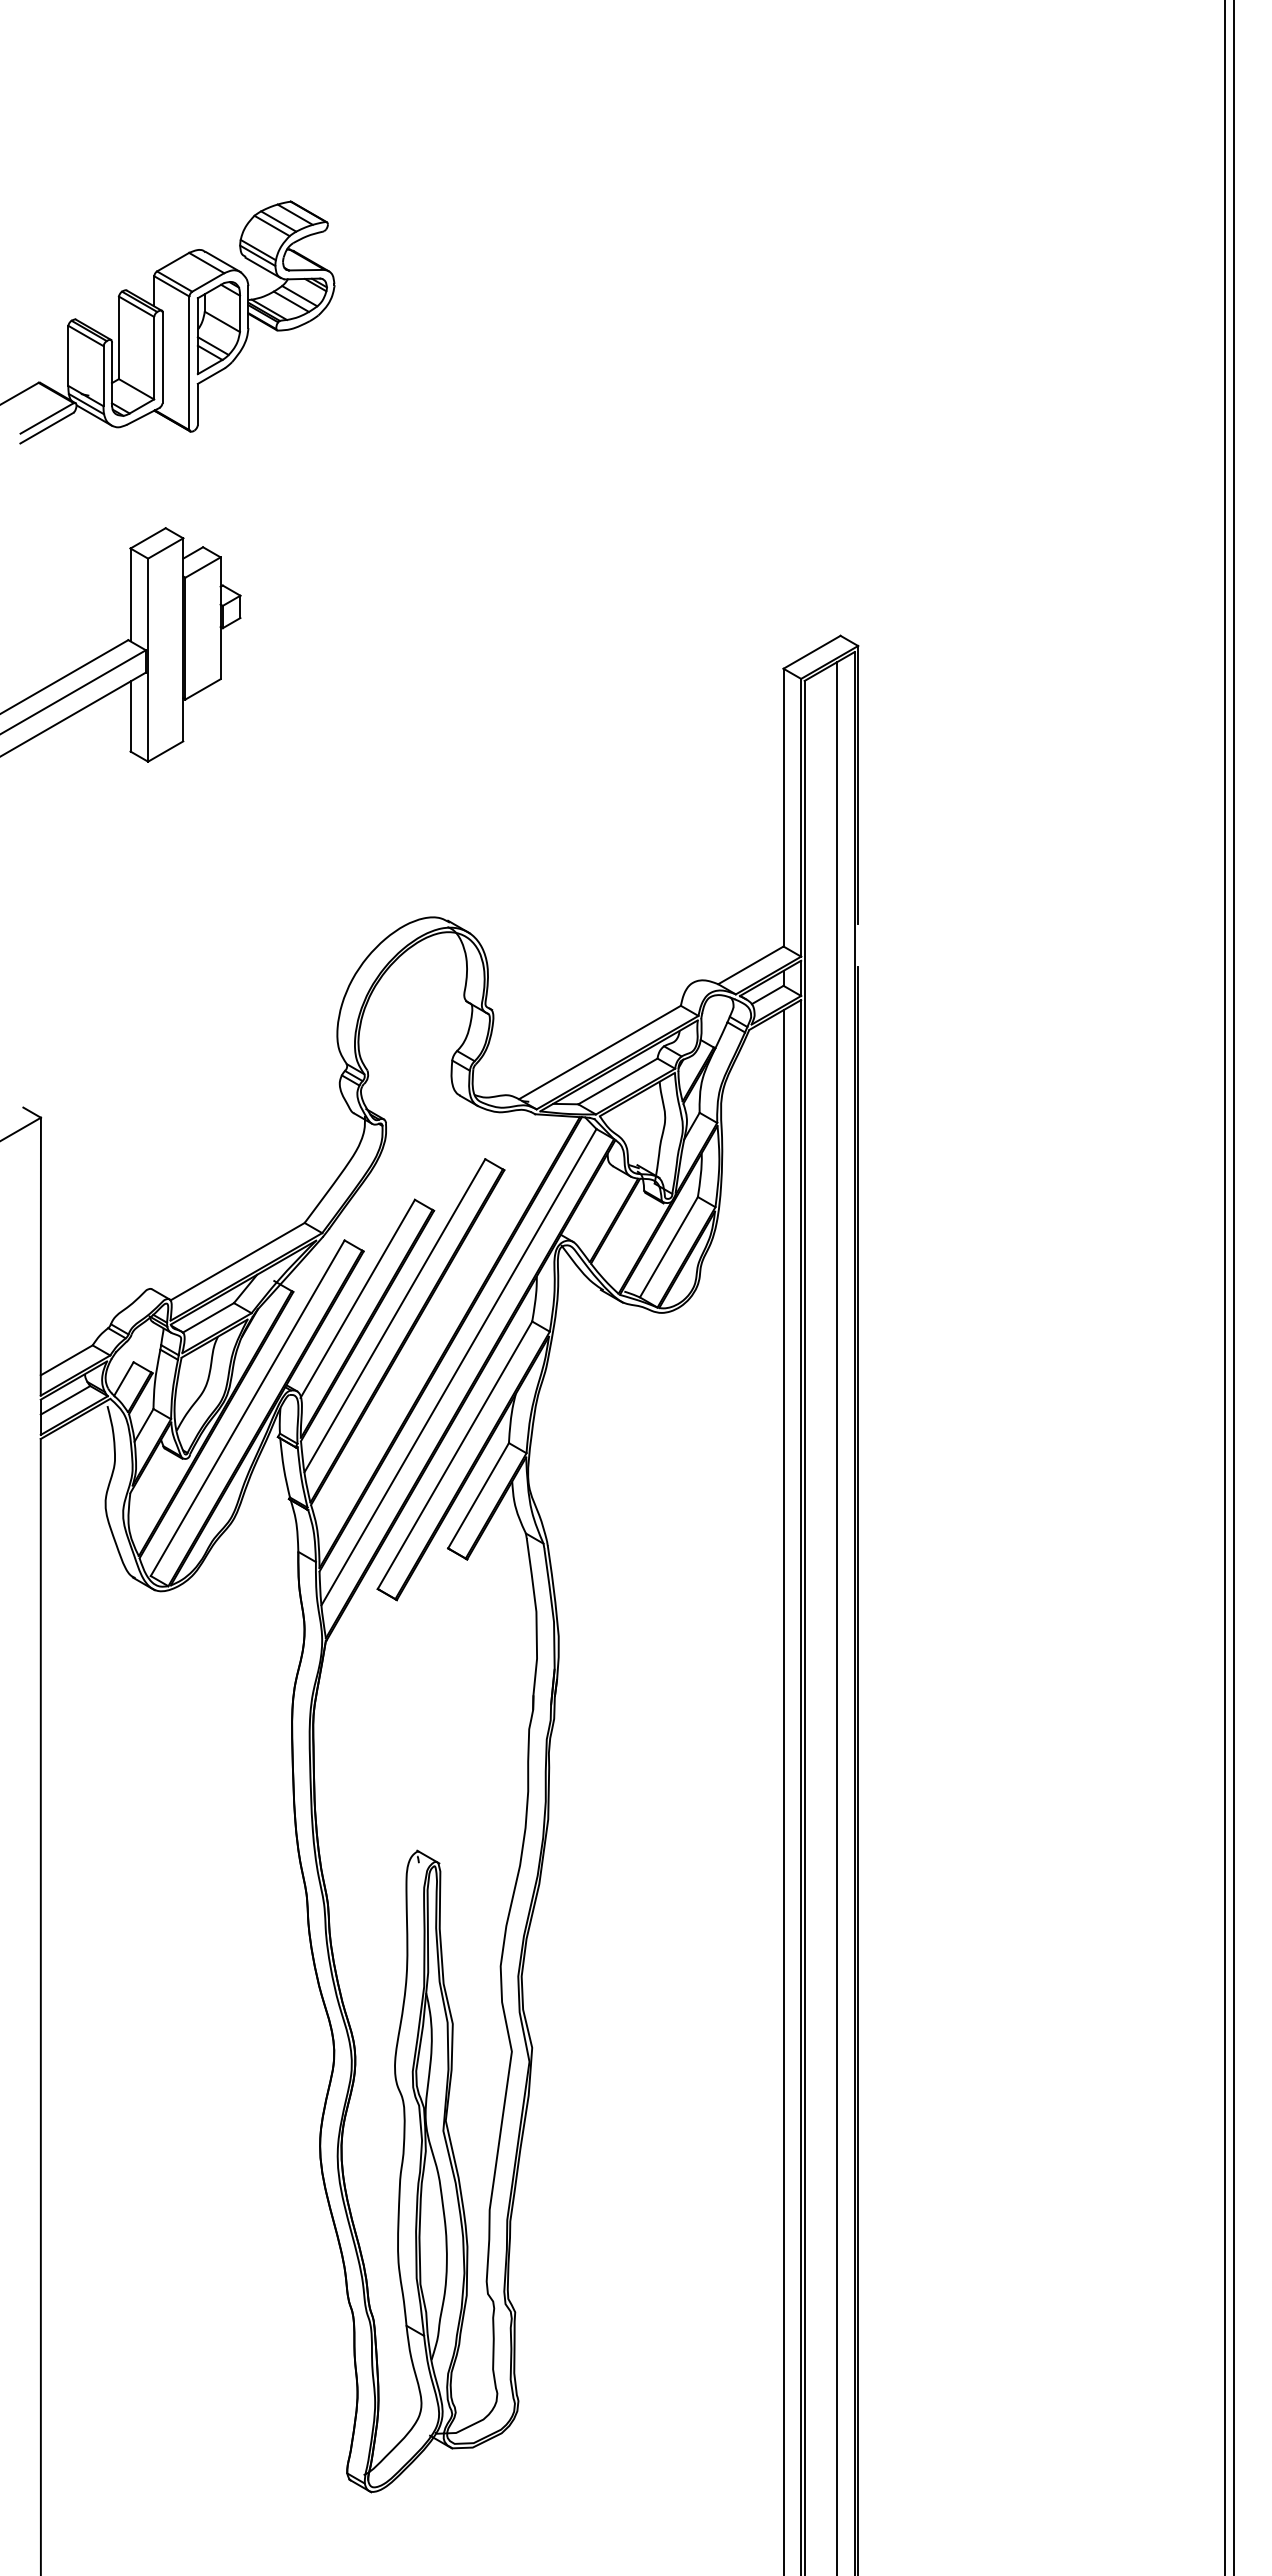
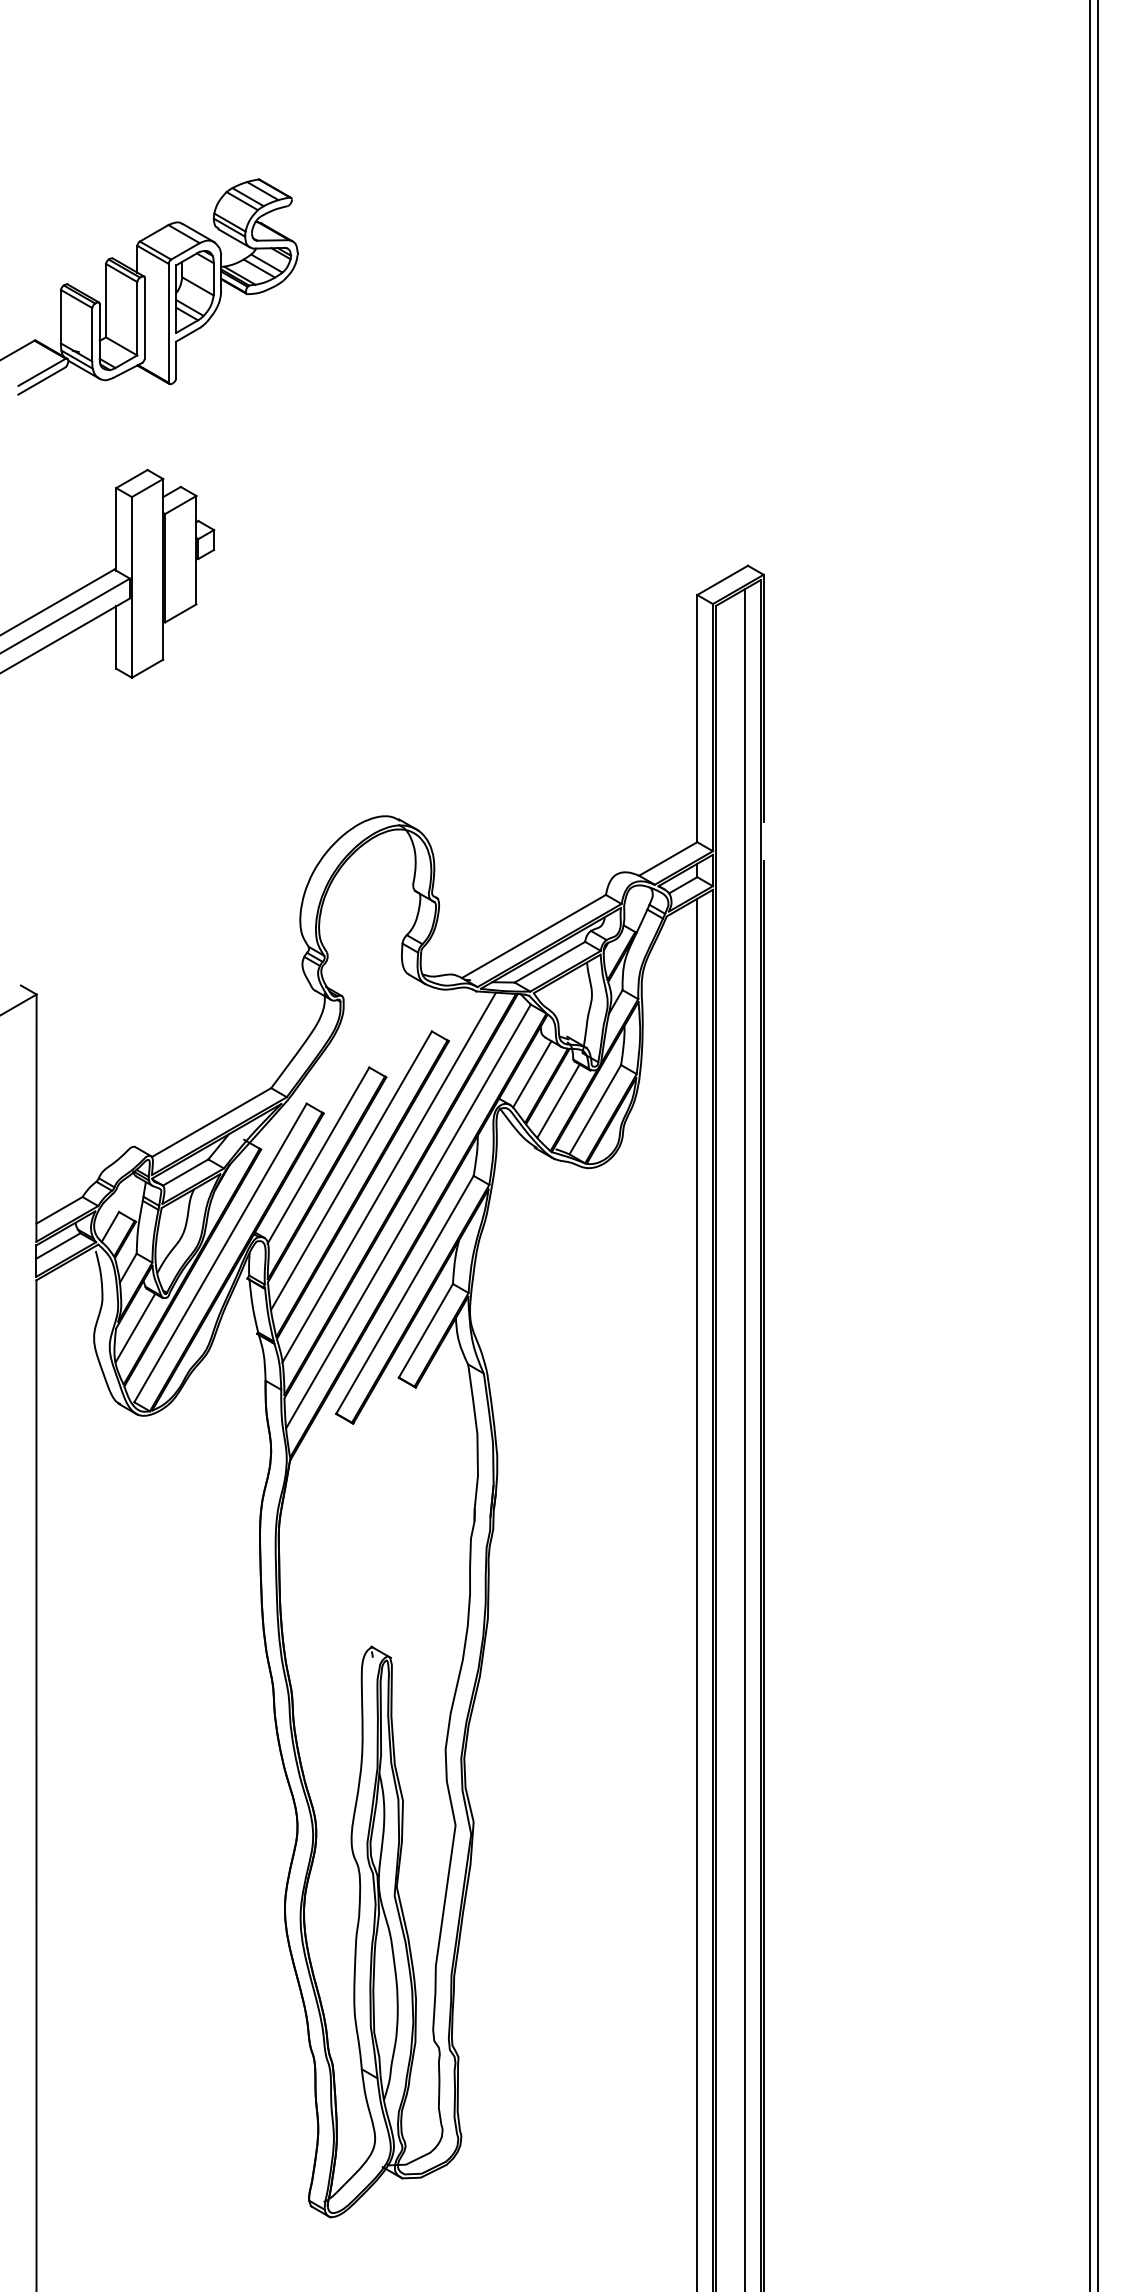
line: (597, 1207) -> (531, 1074), added
line: (627, 1237) -> (558, 1101), added
line: (437, 1323) -> (389, 1177), added
line: (152, 1492) -> (135, 1327), added

